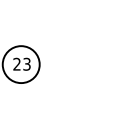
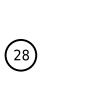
text: (26, 63) -> (25, 54), 23 -> 28

